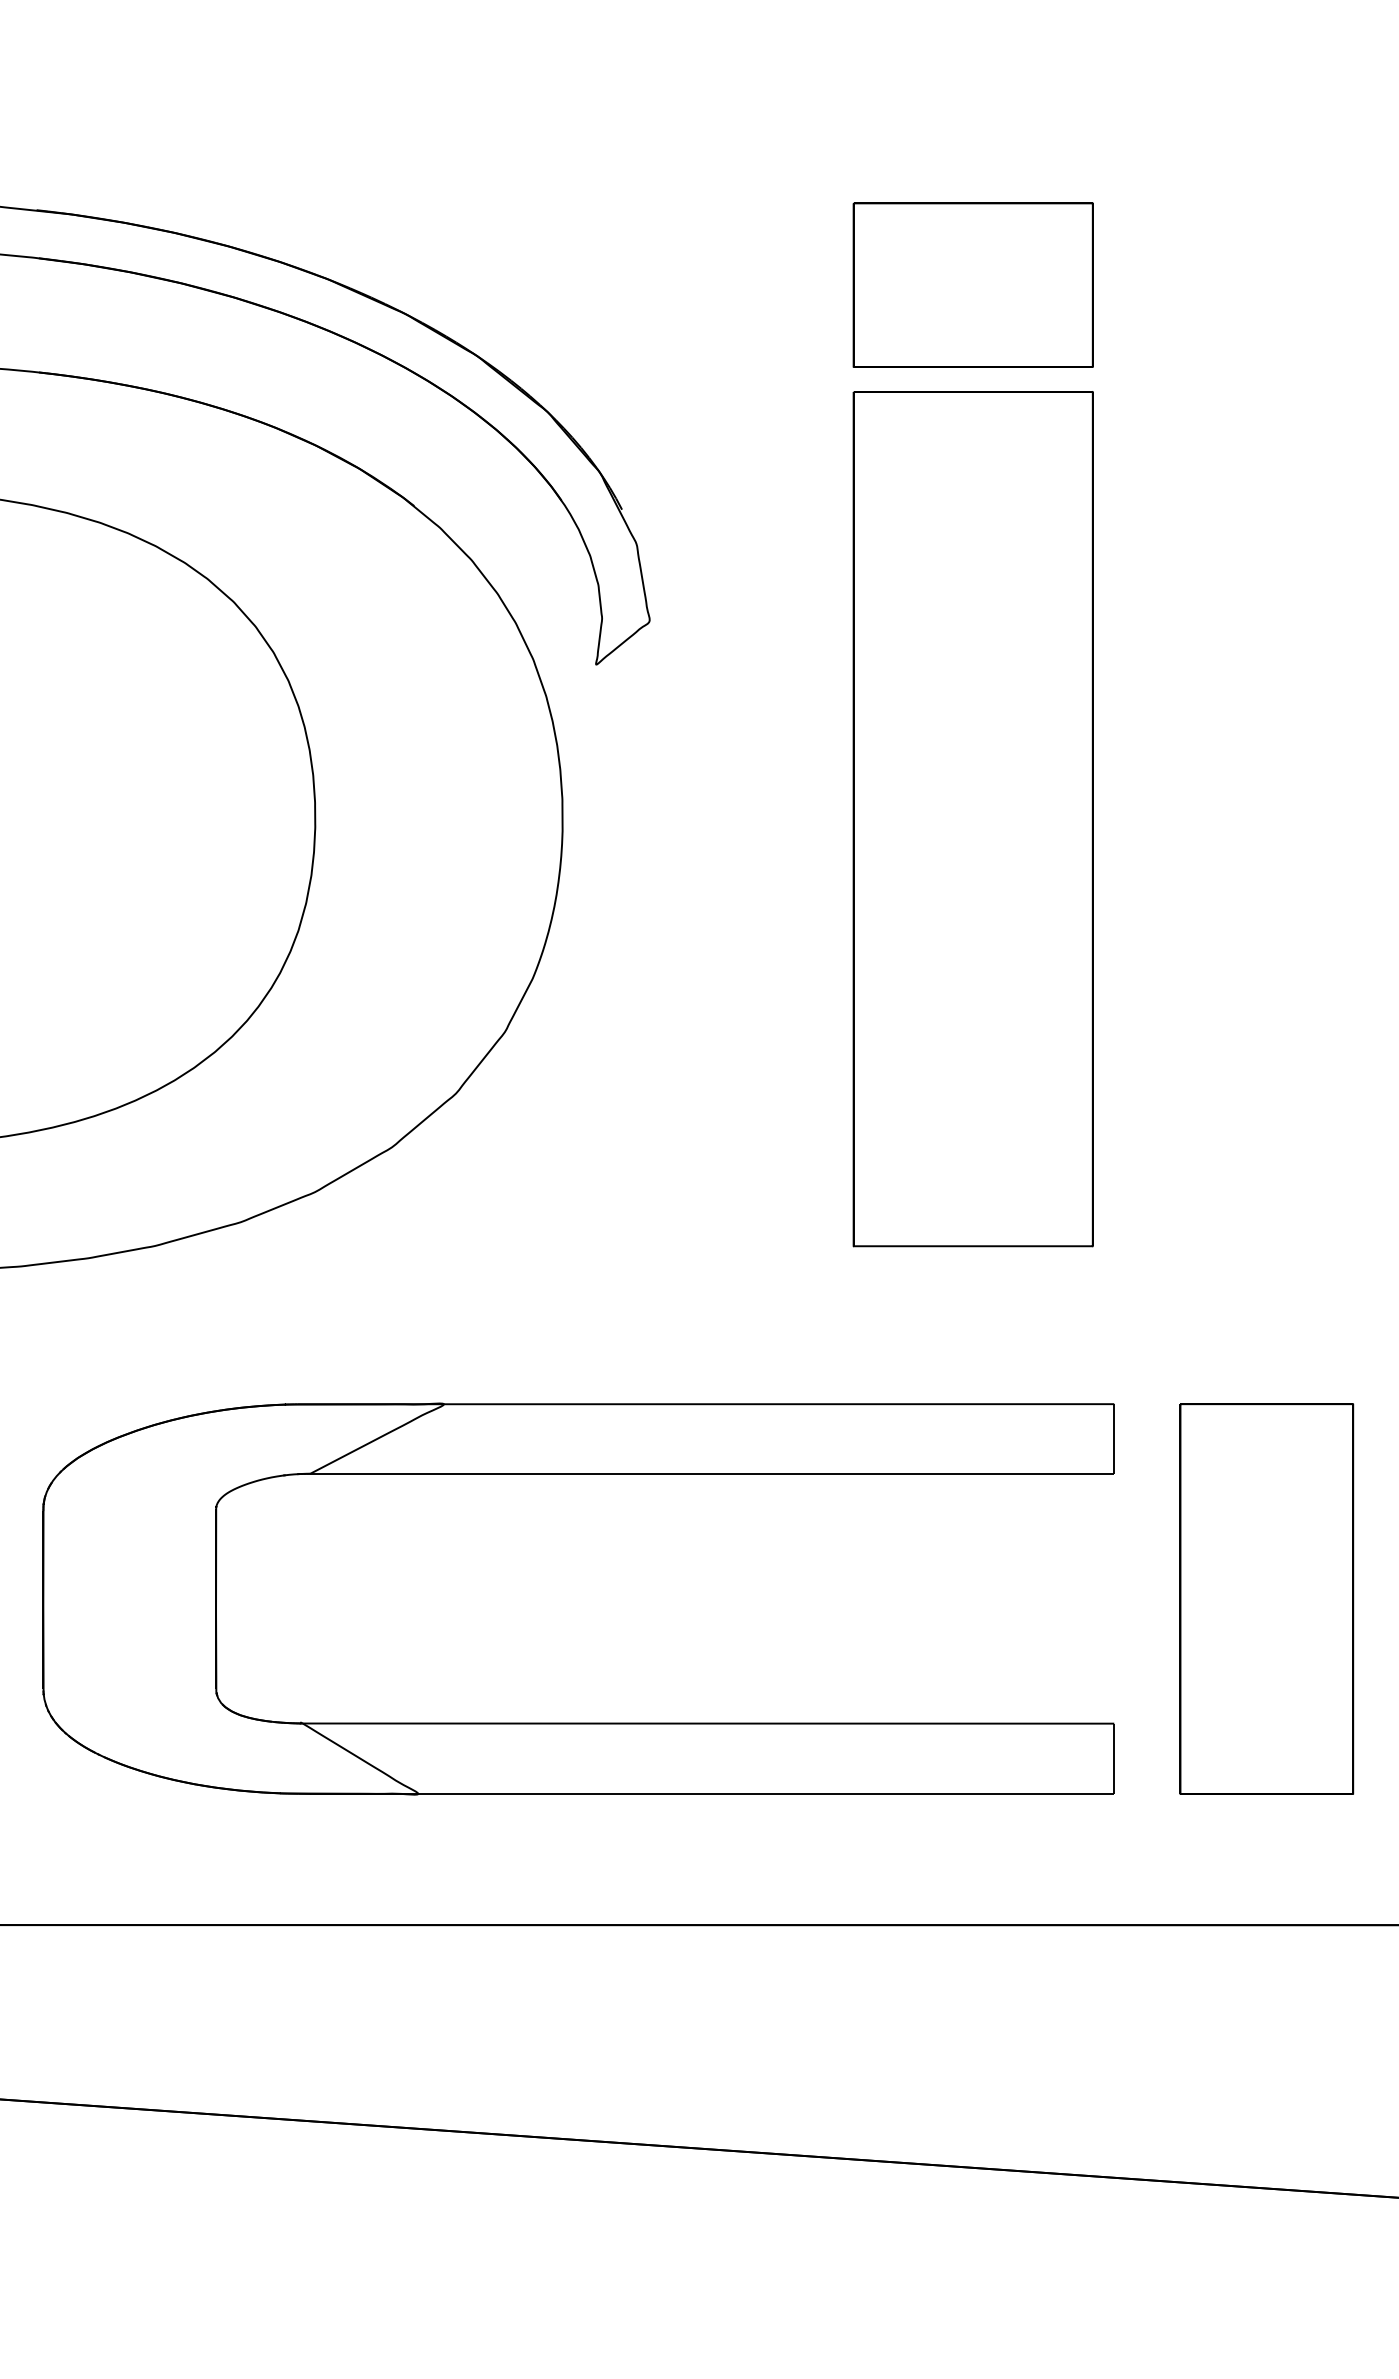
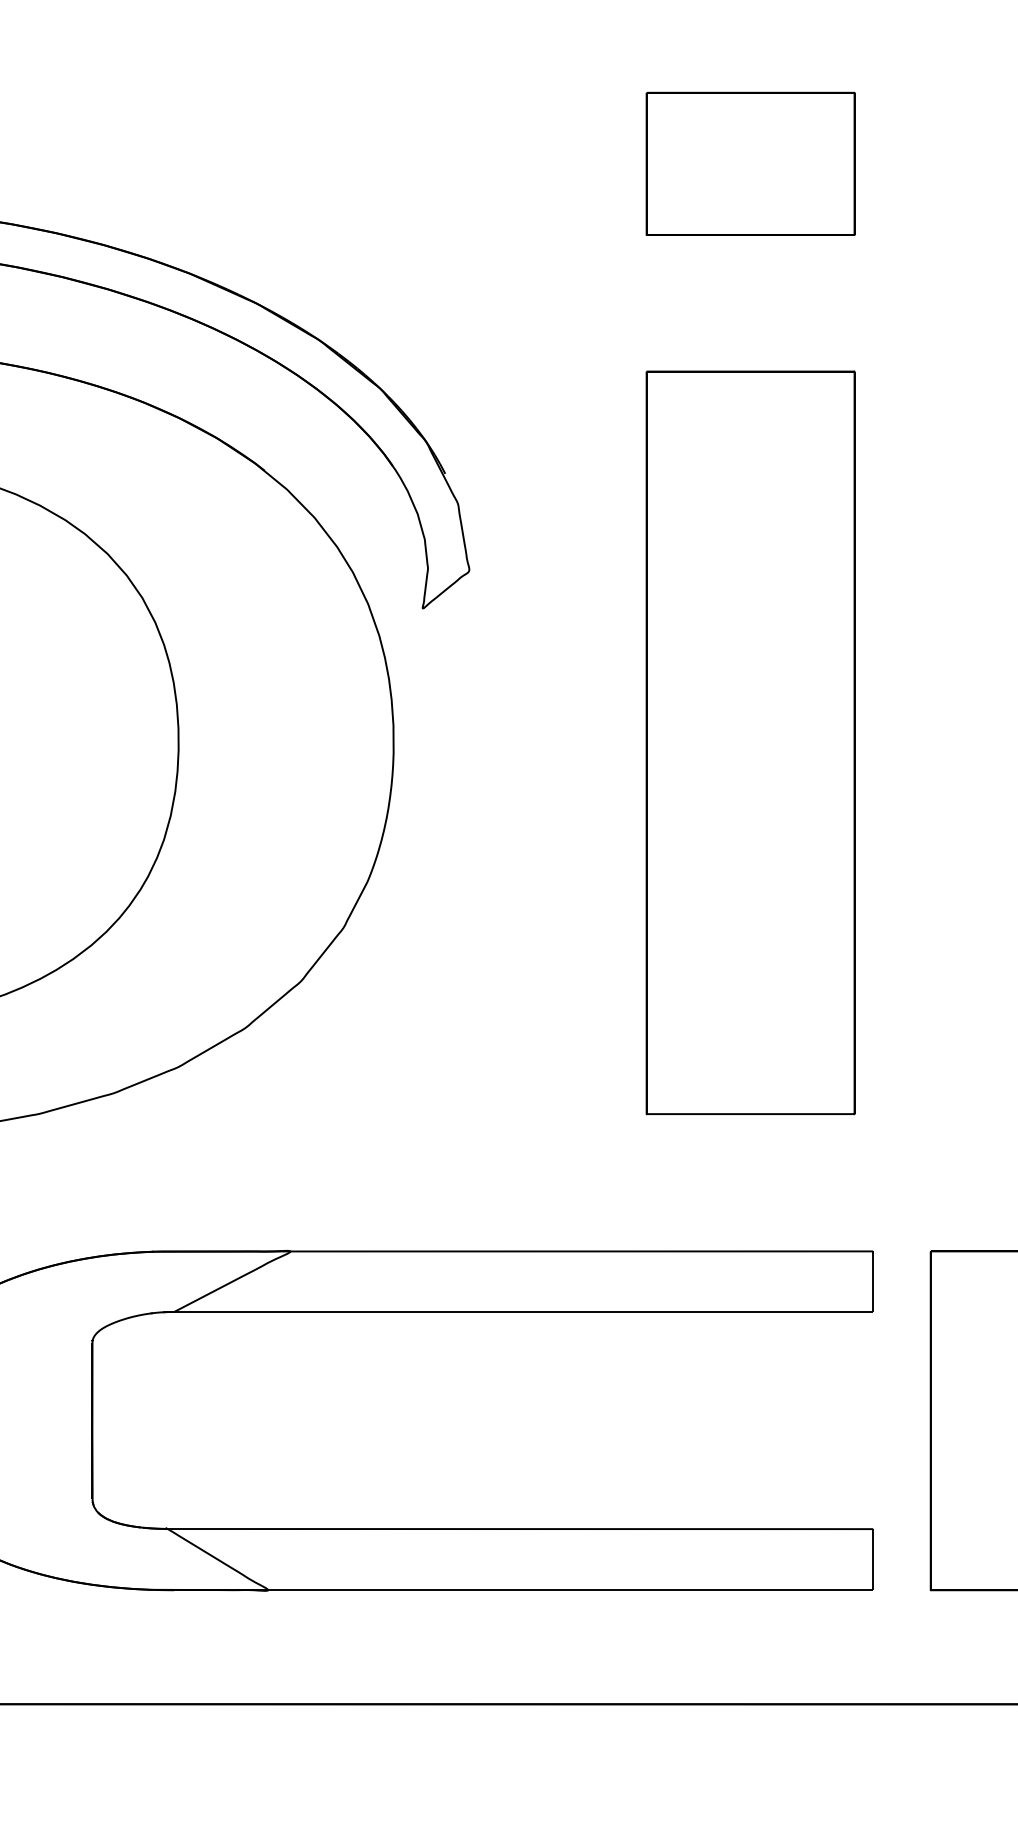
part: (972, 284) -> (749, 163), moved

